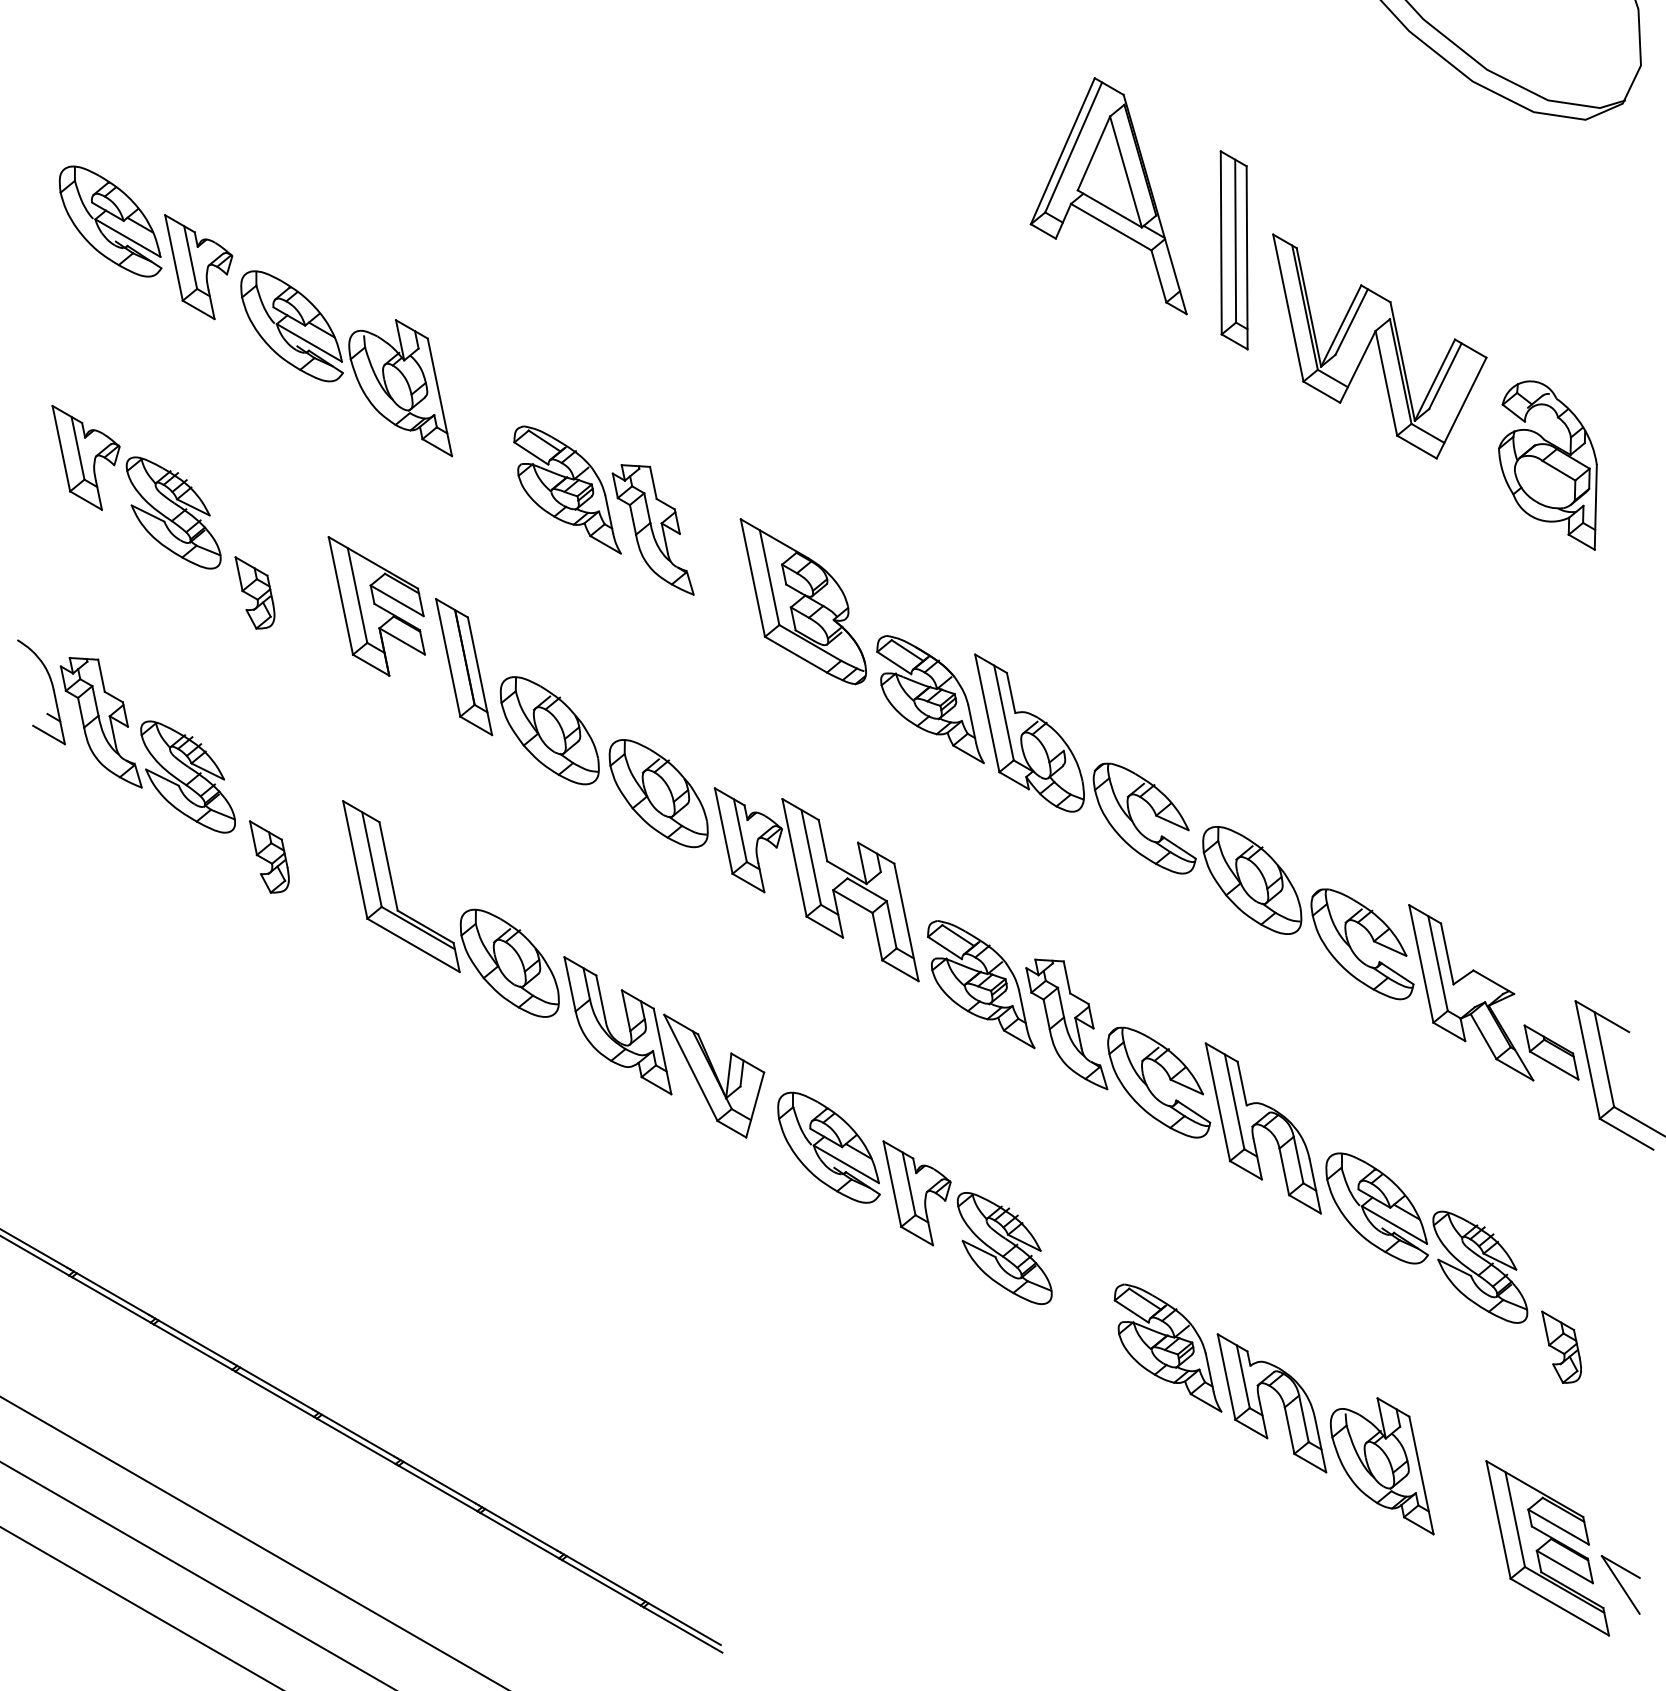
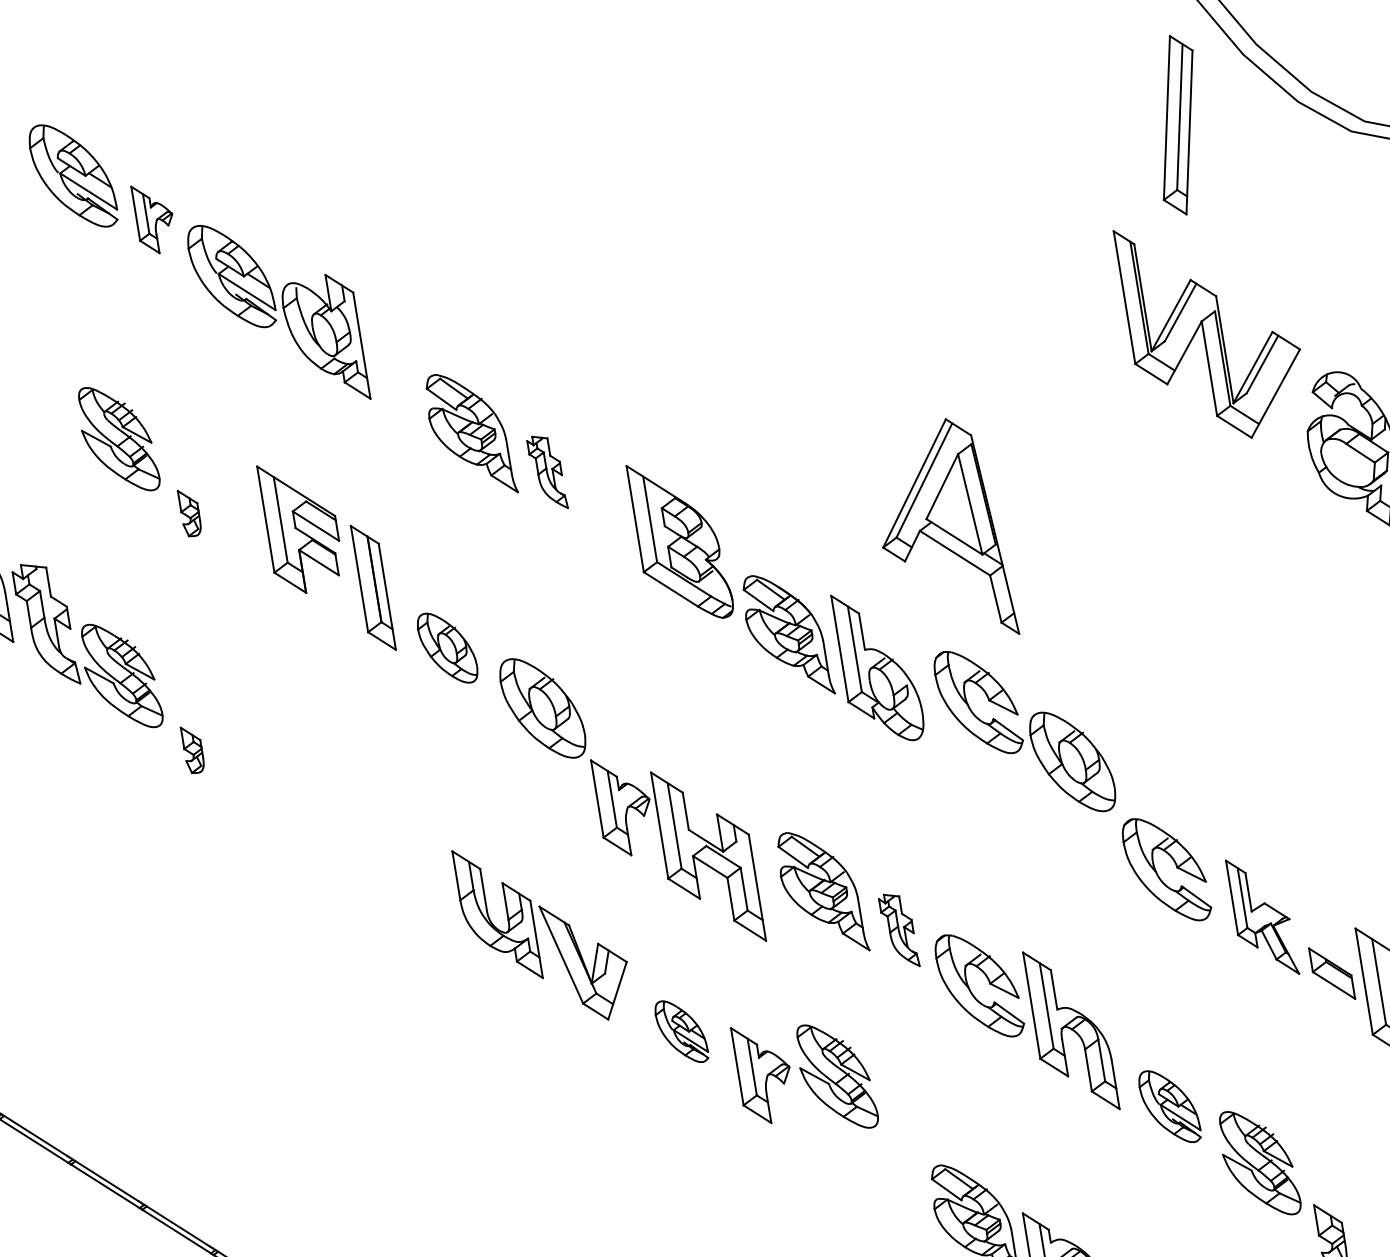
part: (1108, 196) -> (953, 525), moved
part: (1233, 250) -> (1177, 125), moved
part: (198, 267) -> (150, 220), size x0.7
part: (85, 457) -> (42, 386), removed
part: (652, 529) -> (547, 471), size x0.6
part: (254, 592) -> (188, 513), size x0.7
part: (549, 730) -> (447, 647), size x0.7
part: (1197, 848) -> (1024, 731), moved
part: (269, 856) -> (192, 750), size x0.7
part: (816, 884) -> (678, 850), moved
part: (461, 915) -> (361, 810), removed
part: (1471, 992) -> (1262, 916), size x0.7
part: (1066, 1024) -> (899, 930), size x0.6
part: (828, 1147) -> (681, 1031), size x0.6
part: (1376, 1208) -> (1169, 1106), size x0.7
part: (1004, 1248) -> (837, 1076), moved

